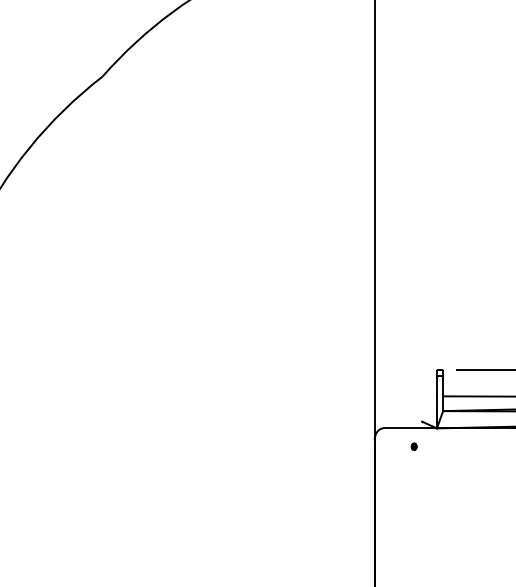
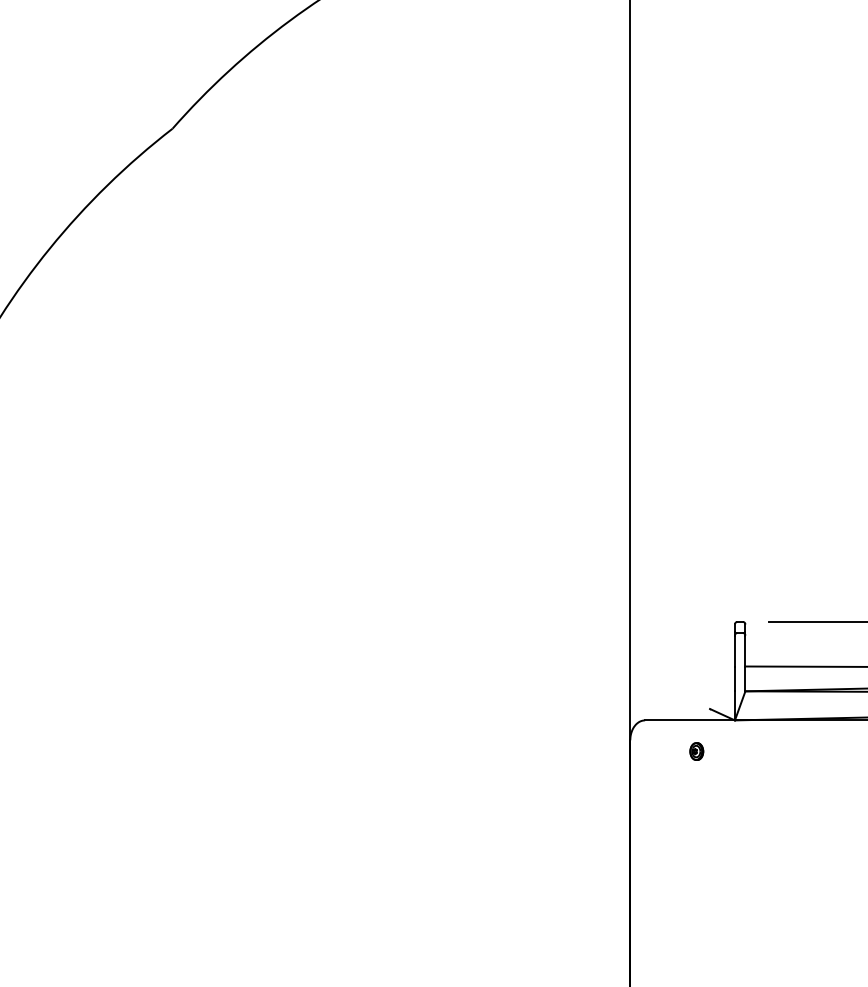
part: (413, 446) -> (695, 750), size x1.6

